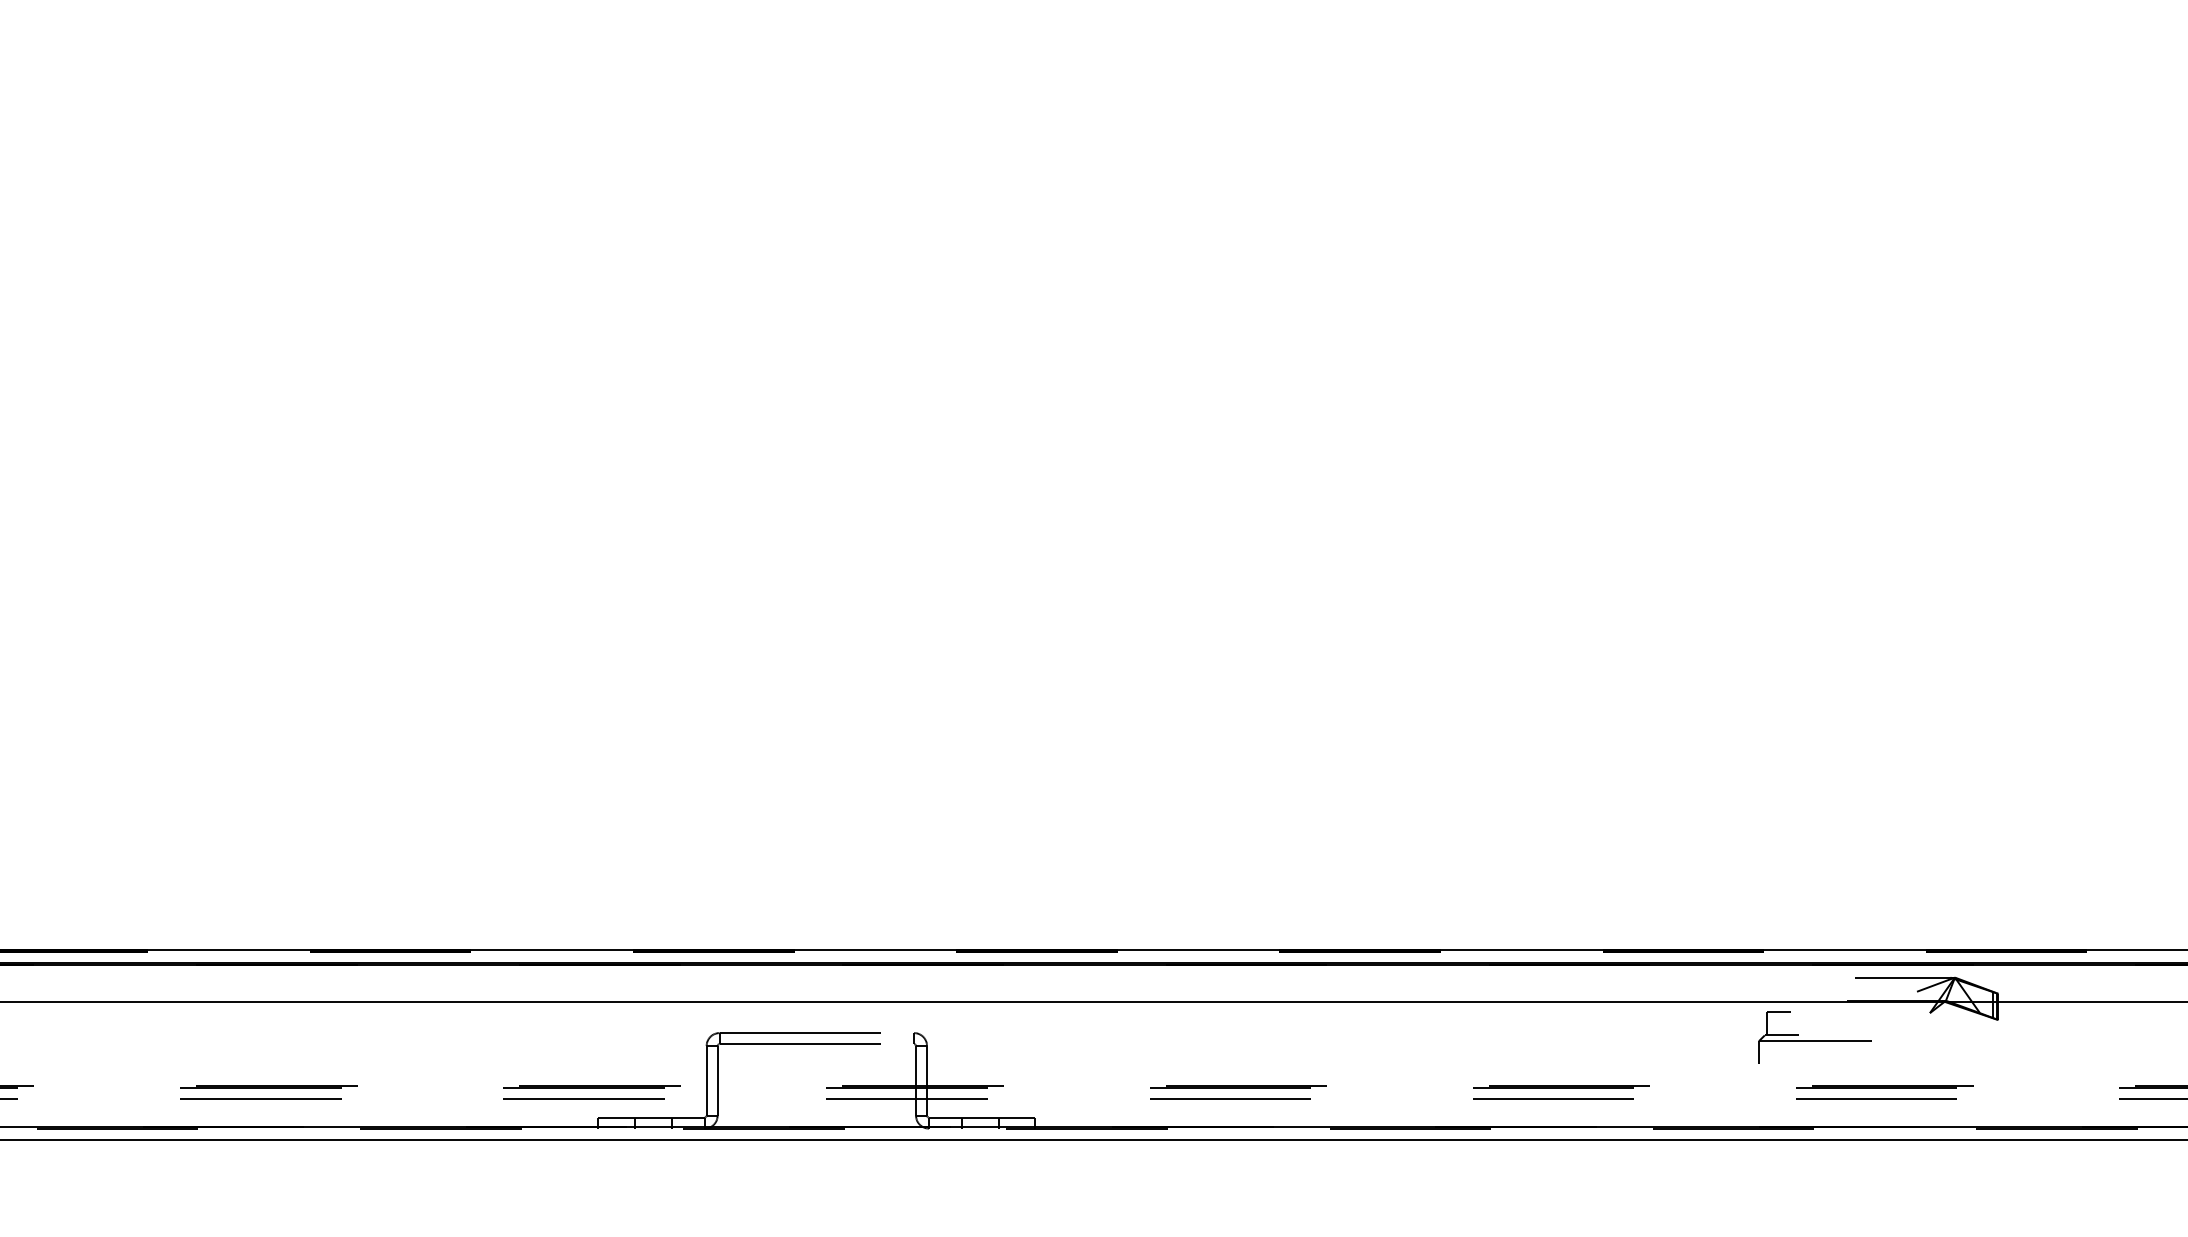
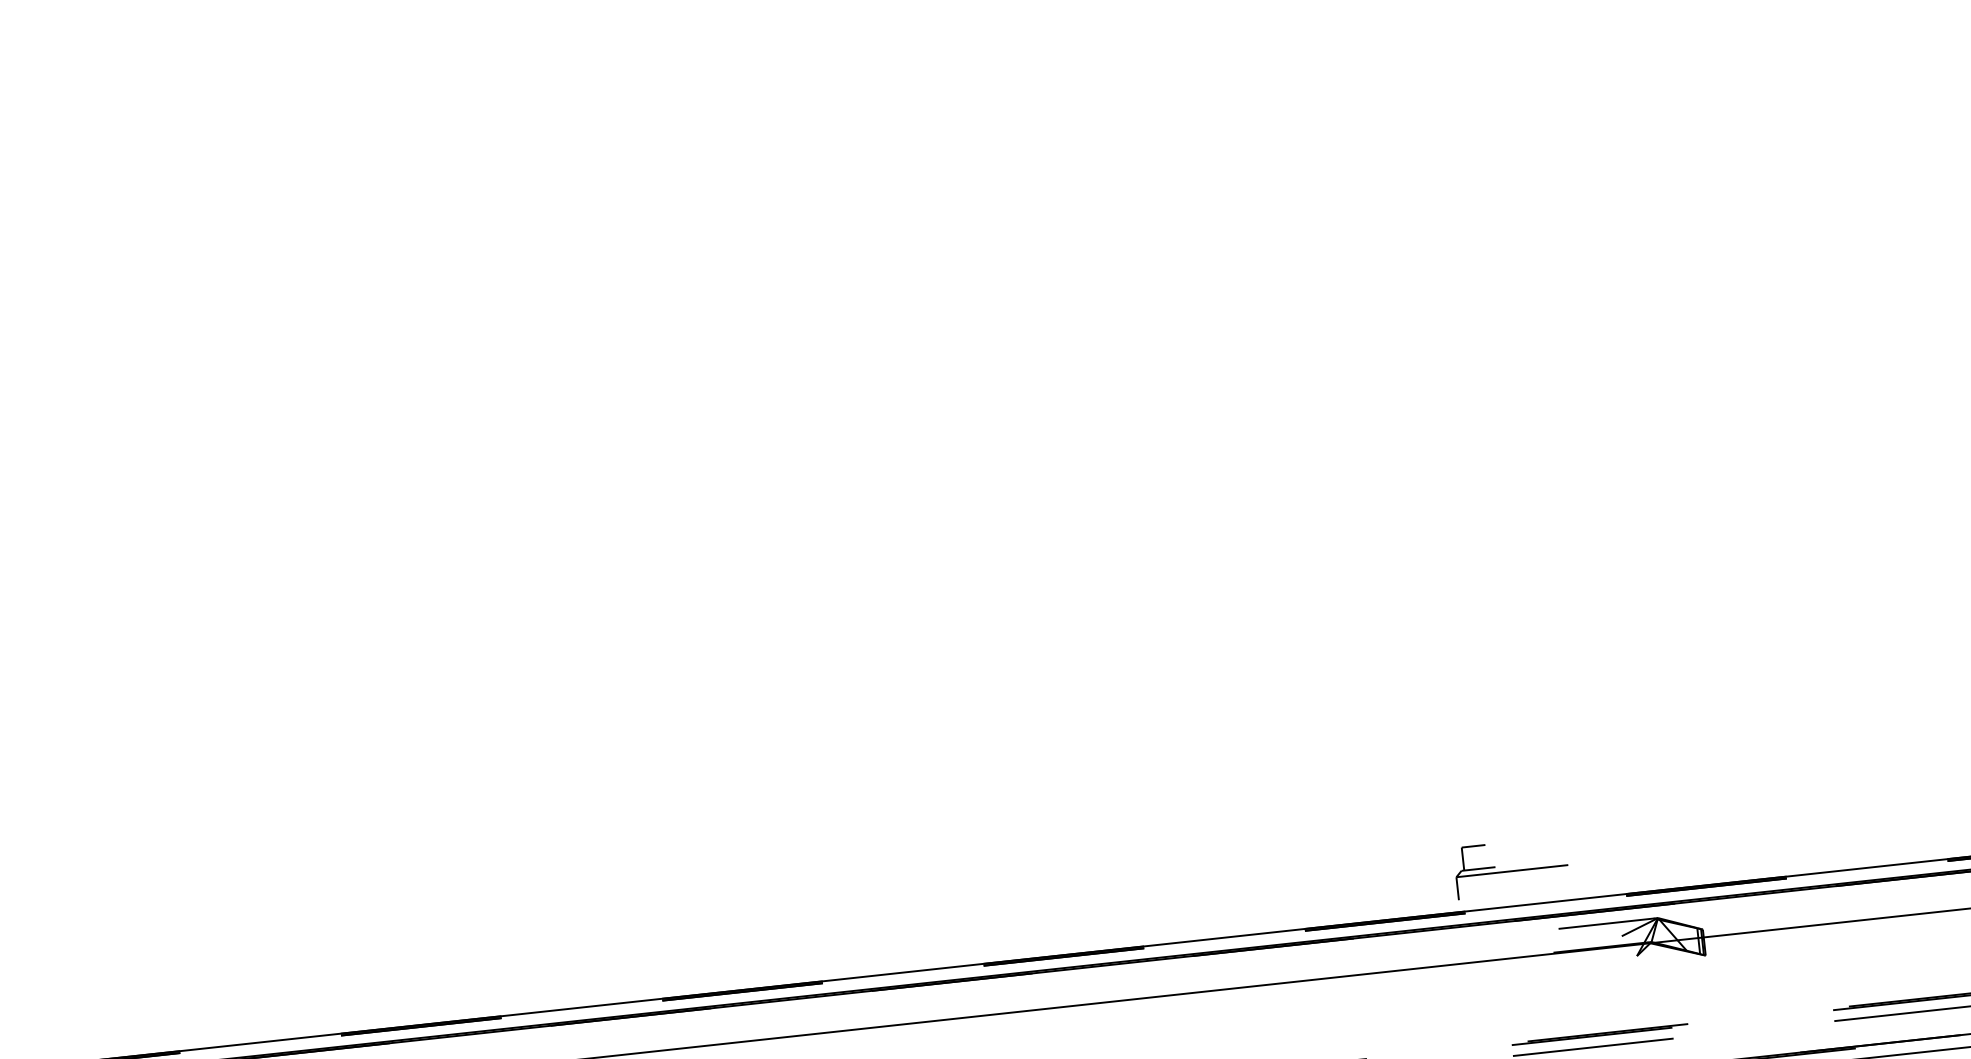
part: (1814, 1037) -> (1511, 867), moved

